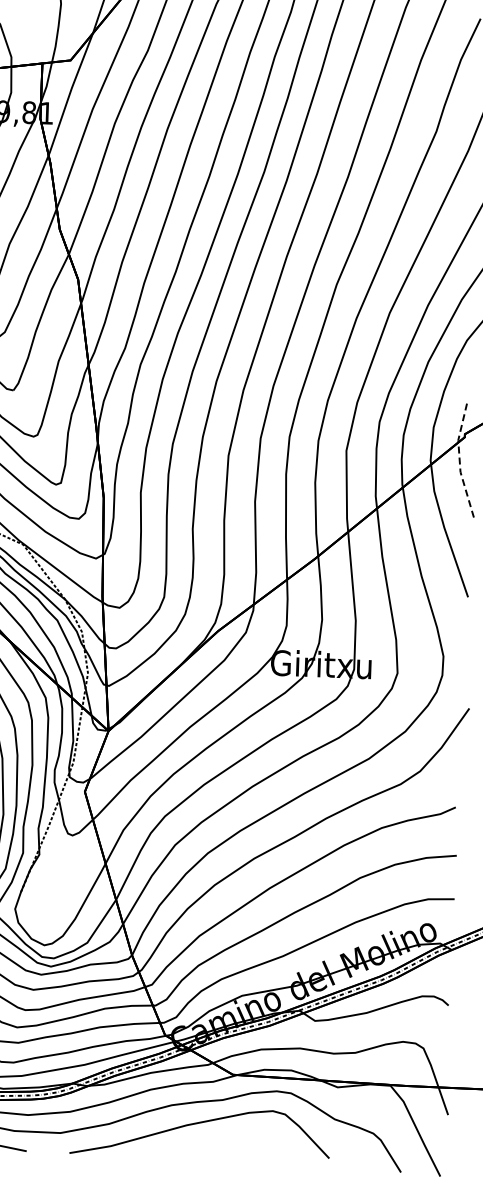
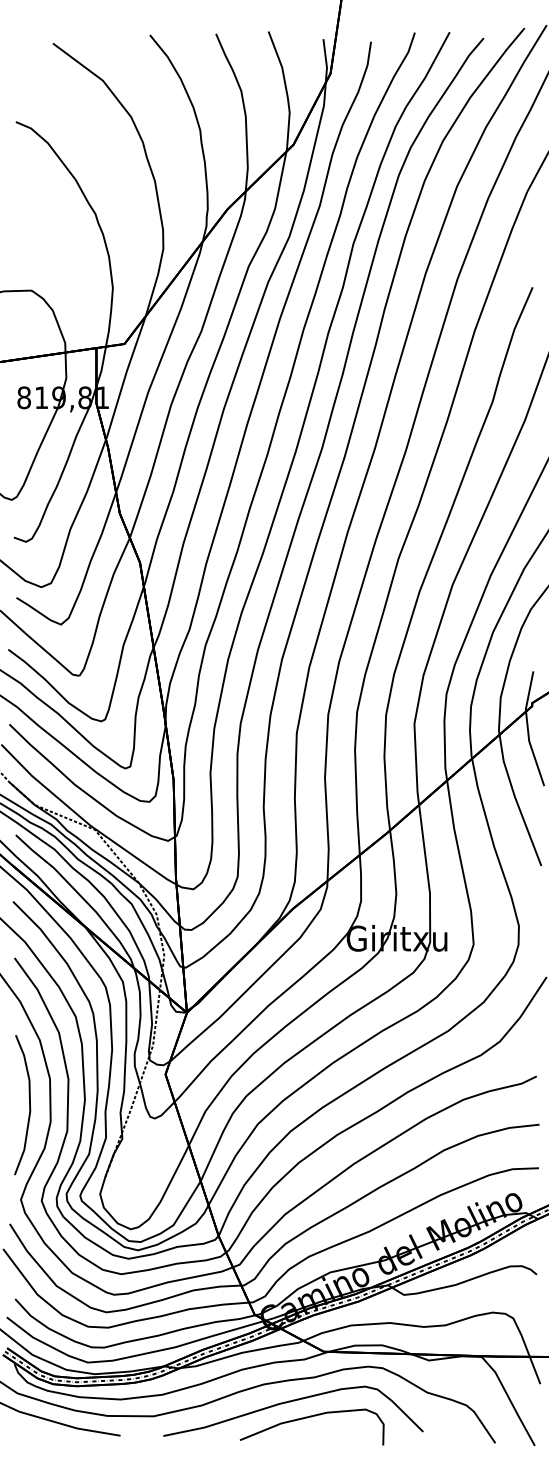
line: (459, 460) -> (527, 729), dashed -> solid
curve: (214, 1140) -> (307, 1418), added

